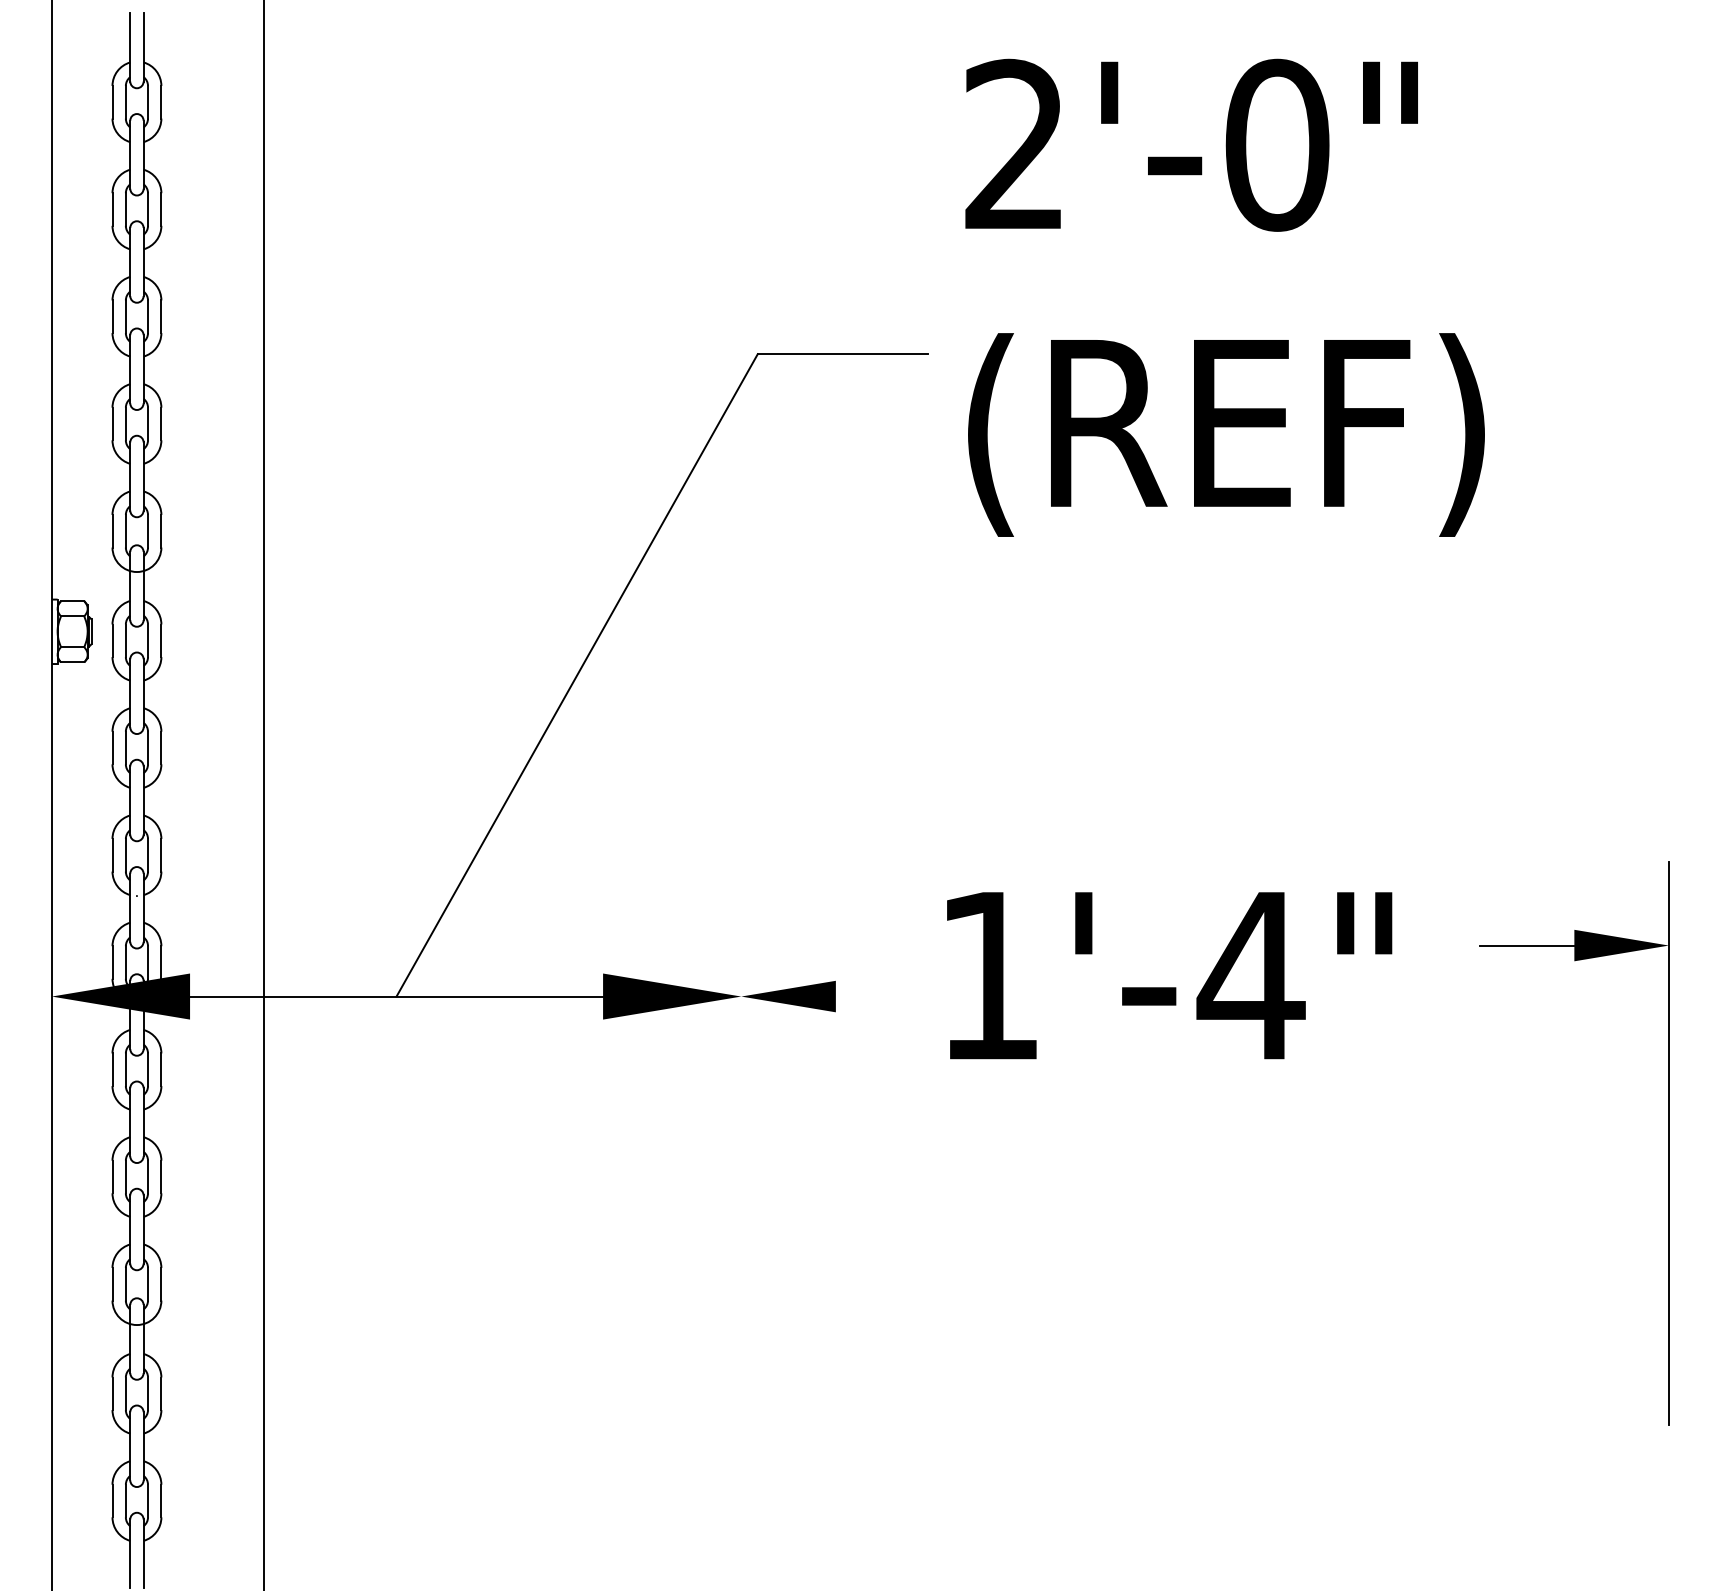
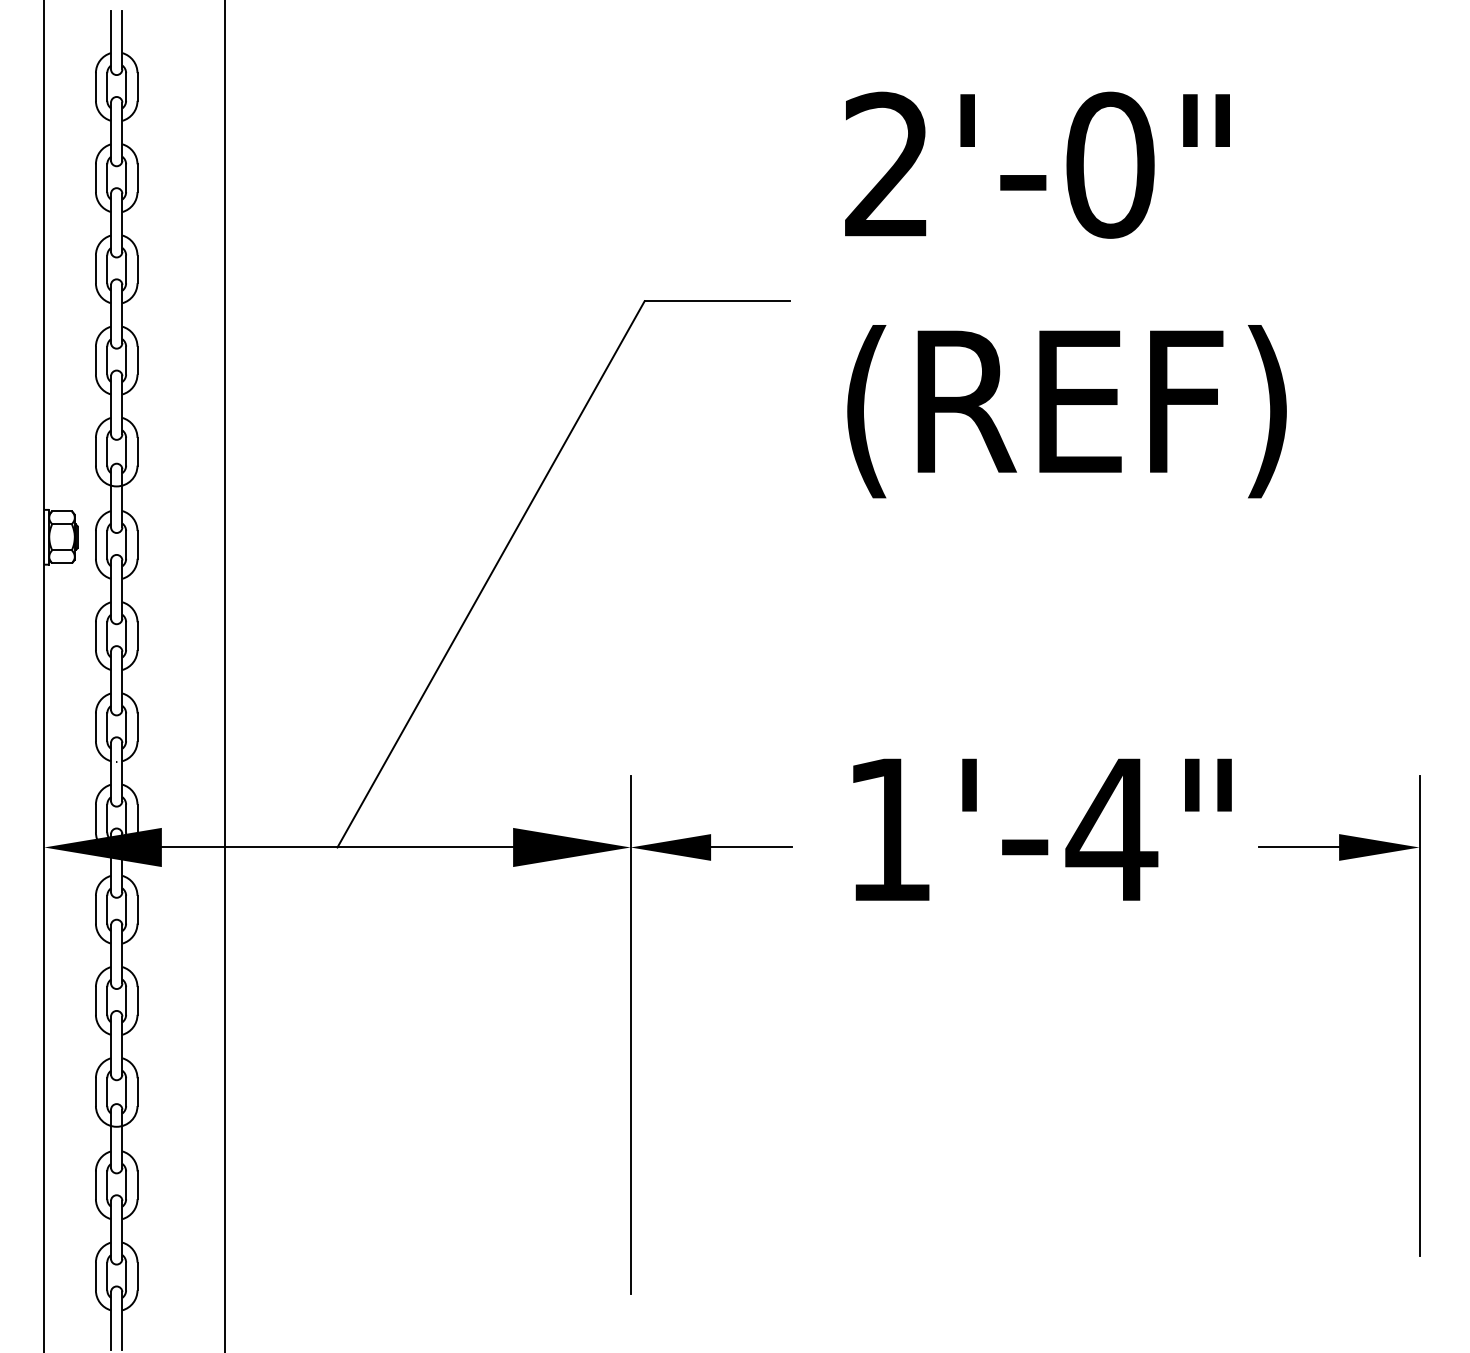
text: (1224, 297) -> (1065, 294), moved
text: (1169, 975) -> (1042, 829), moved
line: (882, 996) -> (750, 847), added
part: (1668, 1143) -> (1419, 1015), moved
line: (741, 1216) -> (630, 1034), added

